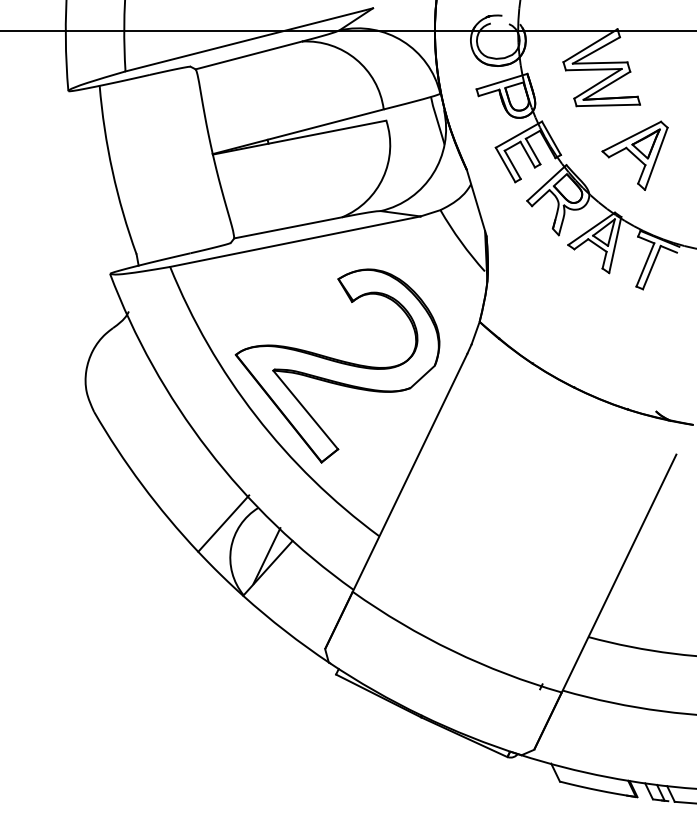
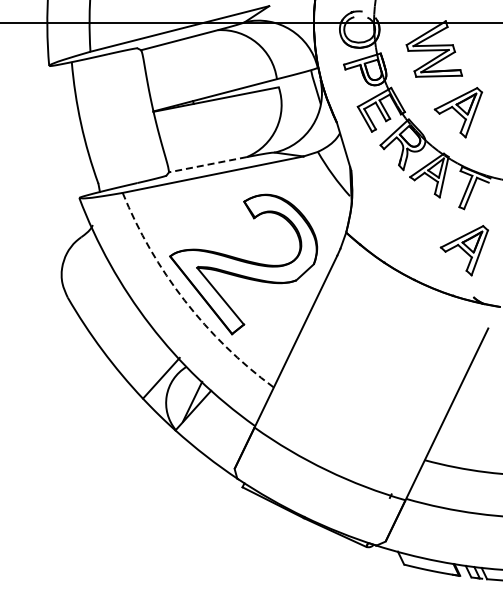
line: (287, 227) -> (207, 164), solid -> dashed
part: (643, 346) -> (464, 250), added
arc: (255, 415) -> (184, 300), solid -> dashed

